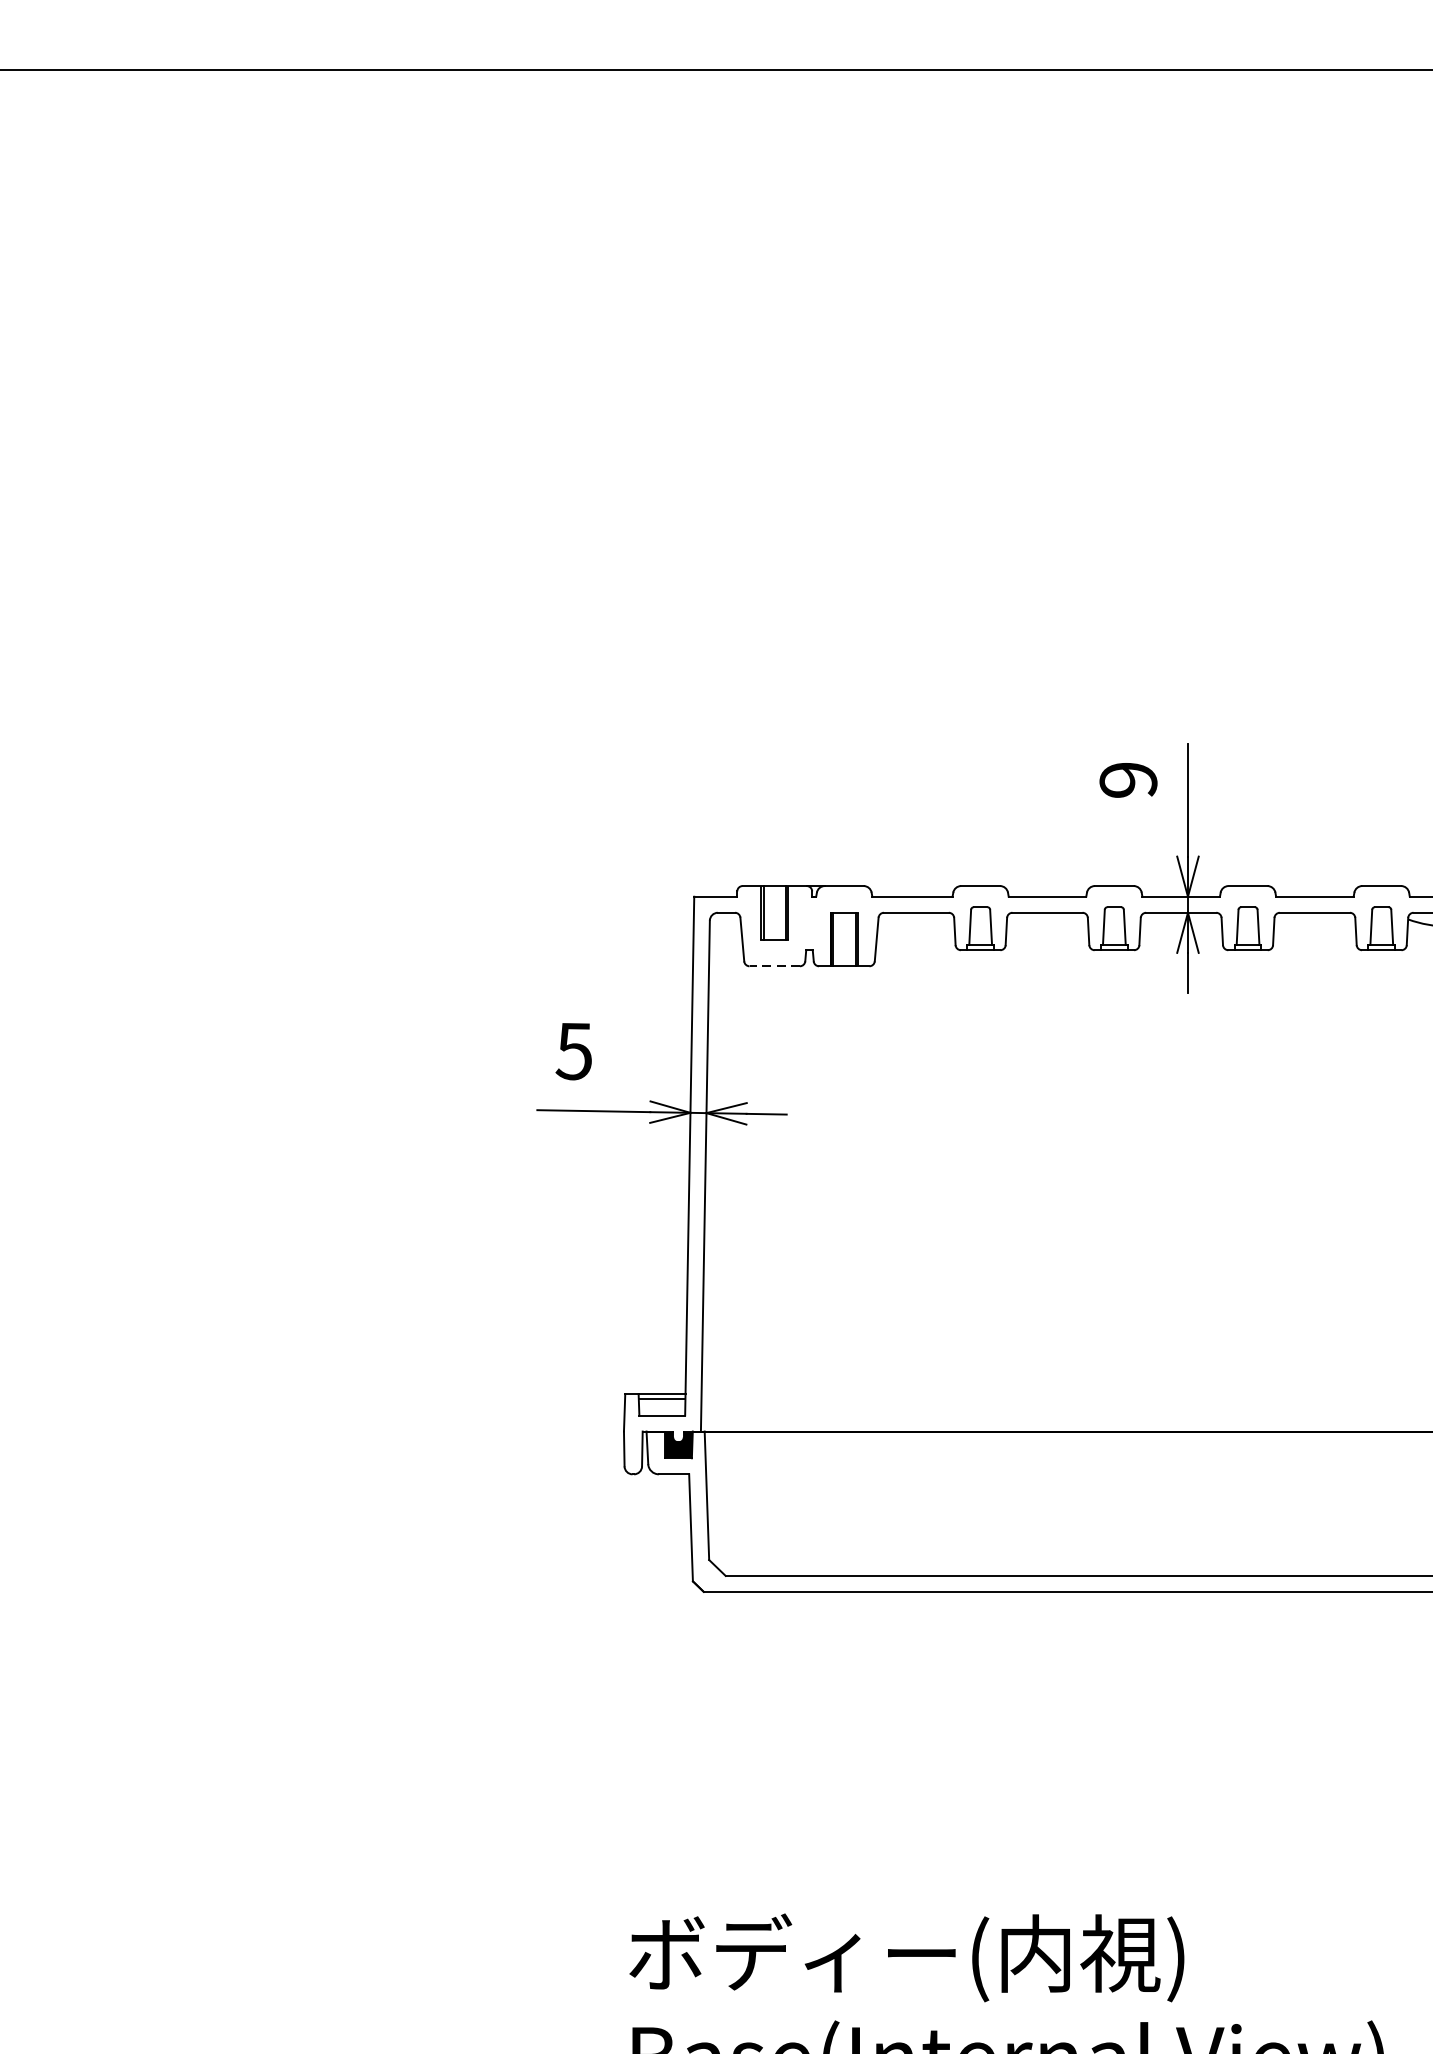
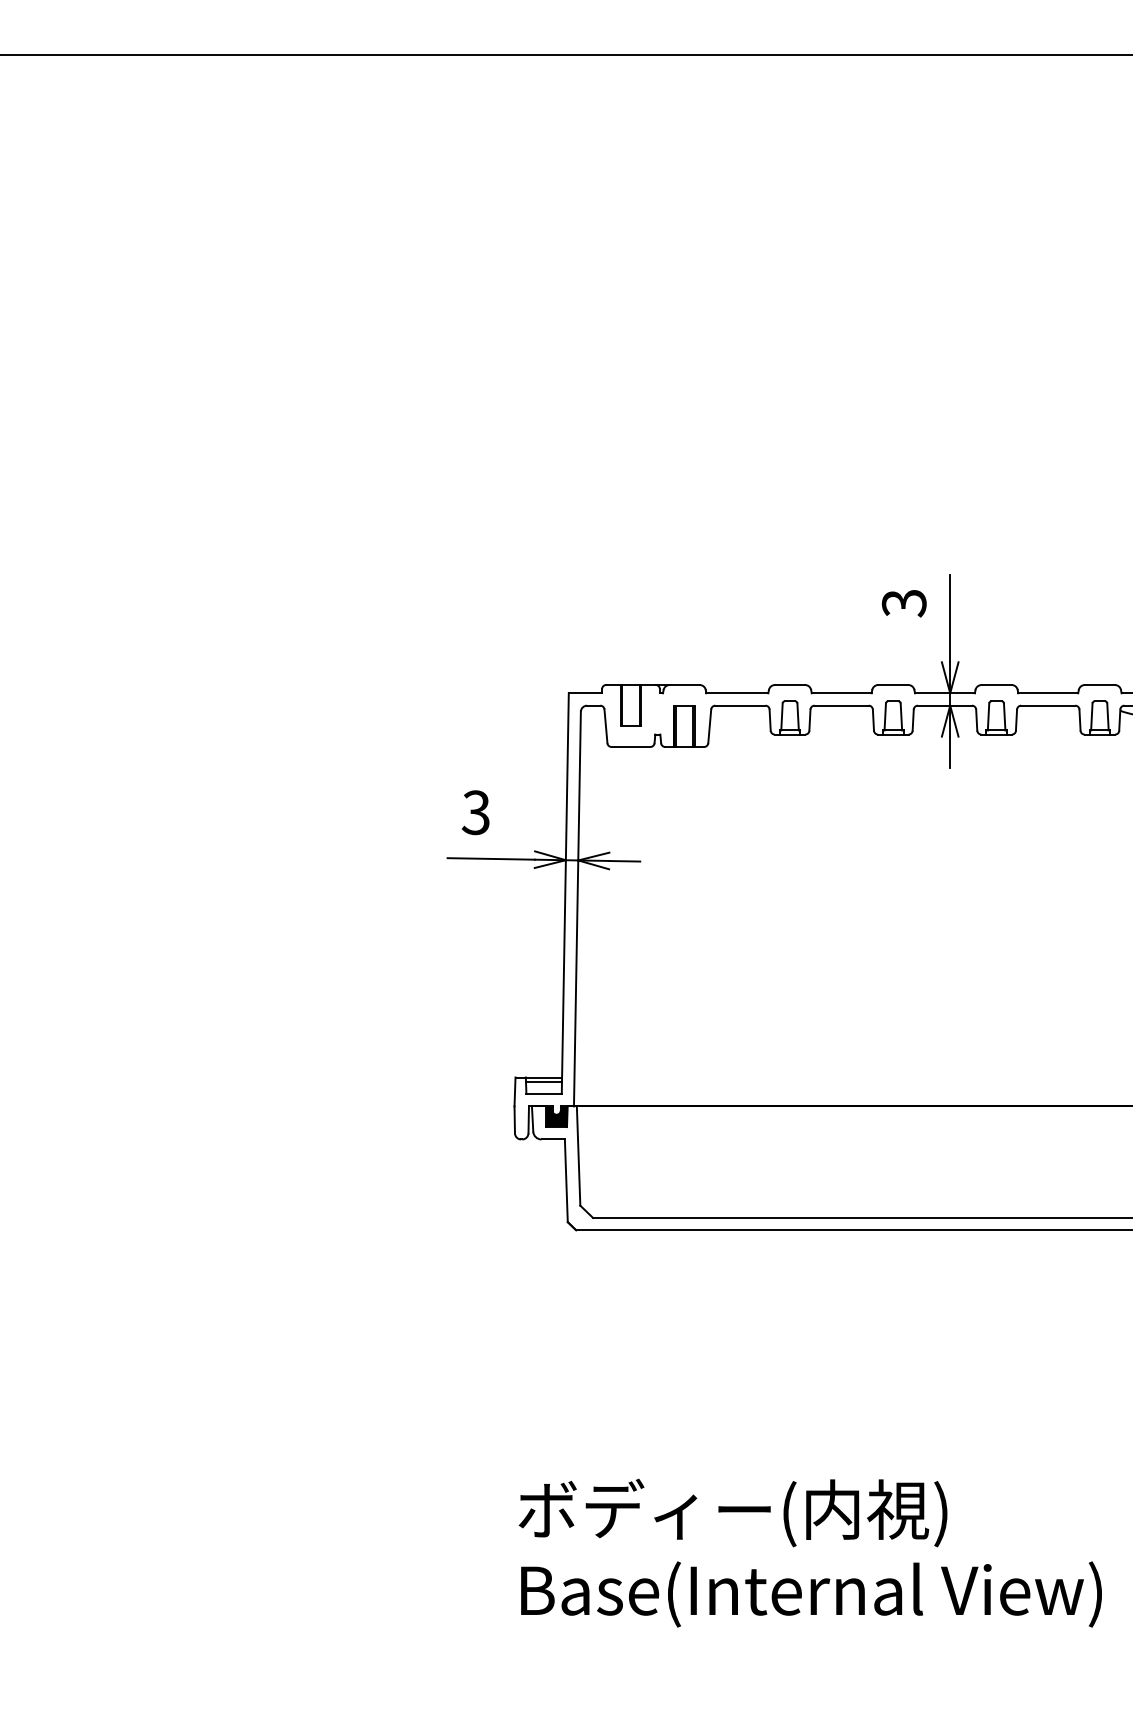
text: (1128, 780) -> (904, 603), 9 -> 3
line: (774, 965) -> (630, 746), dashed -> solid
text: (573, 1051) -> (475, 812), 5 -> 3

